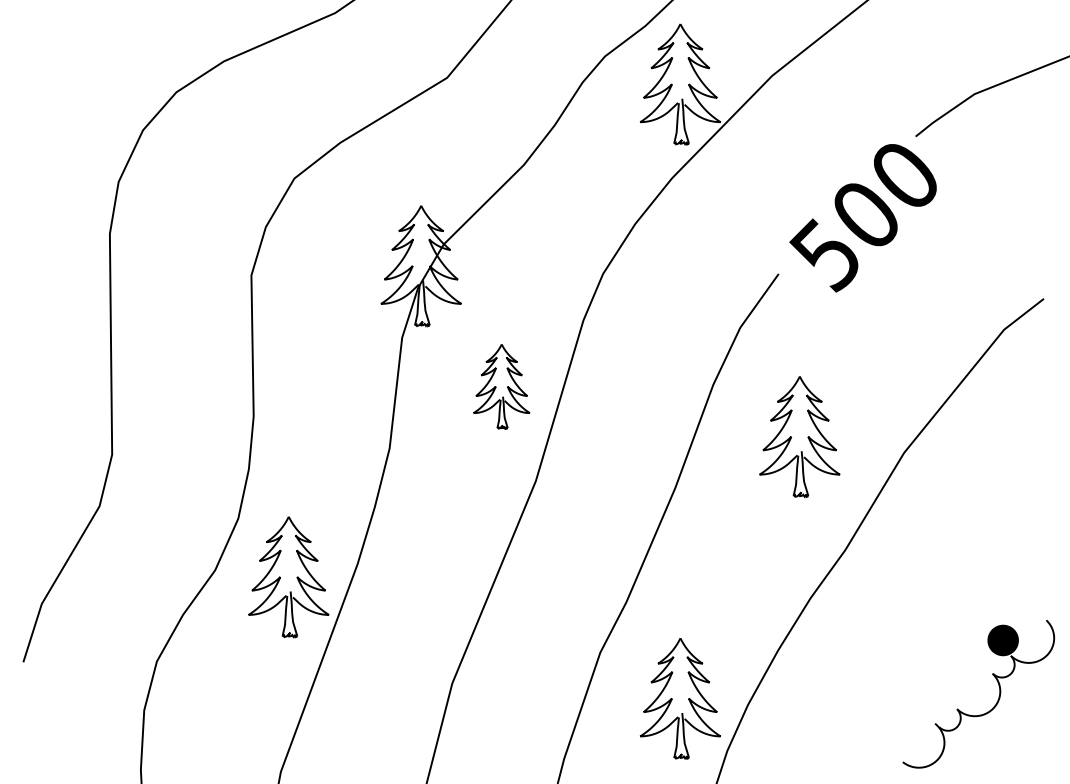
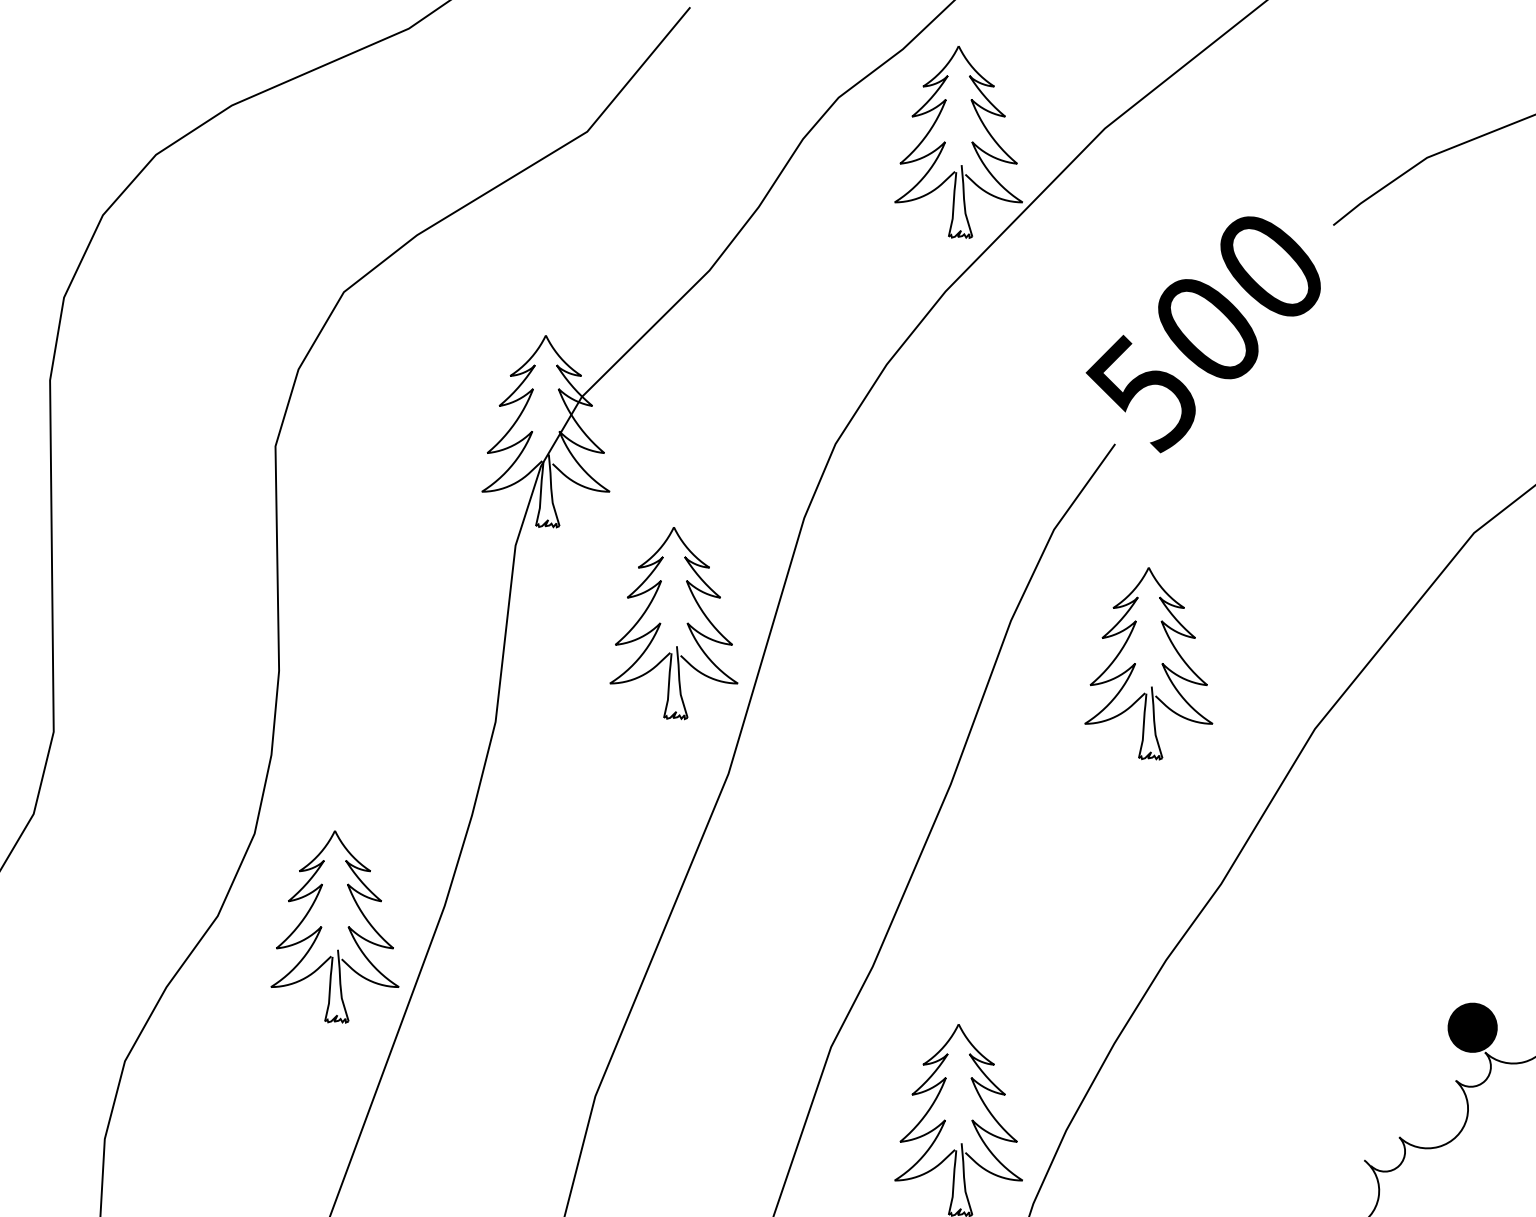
text: (862, 218) -> (1202, 335), moved
part: (501, 386) -> (673, 623), size x1.43
part: (799, 437) -> (1148, 664), moved

